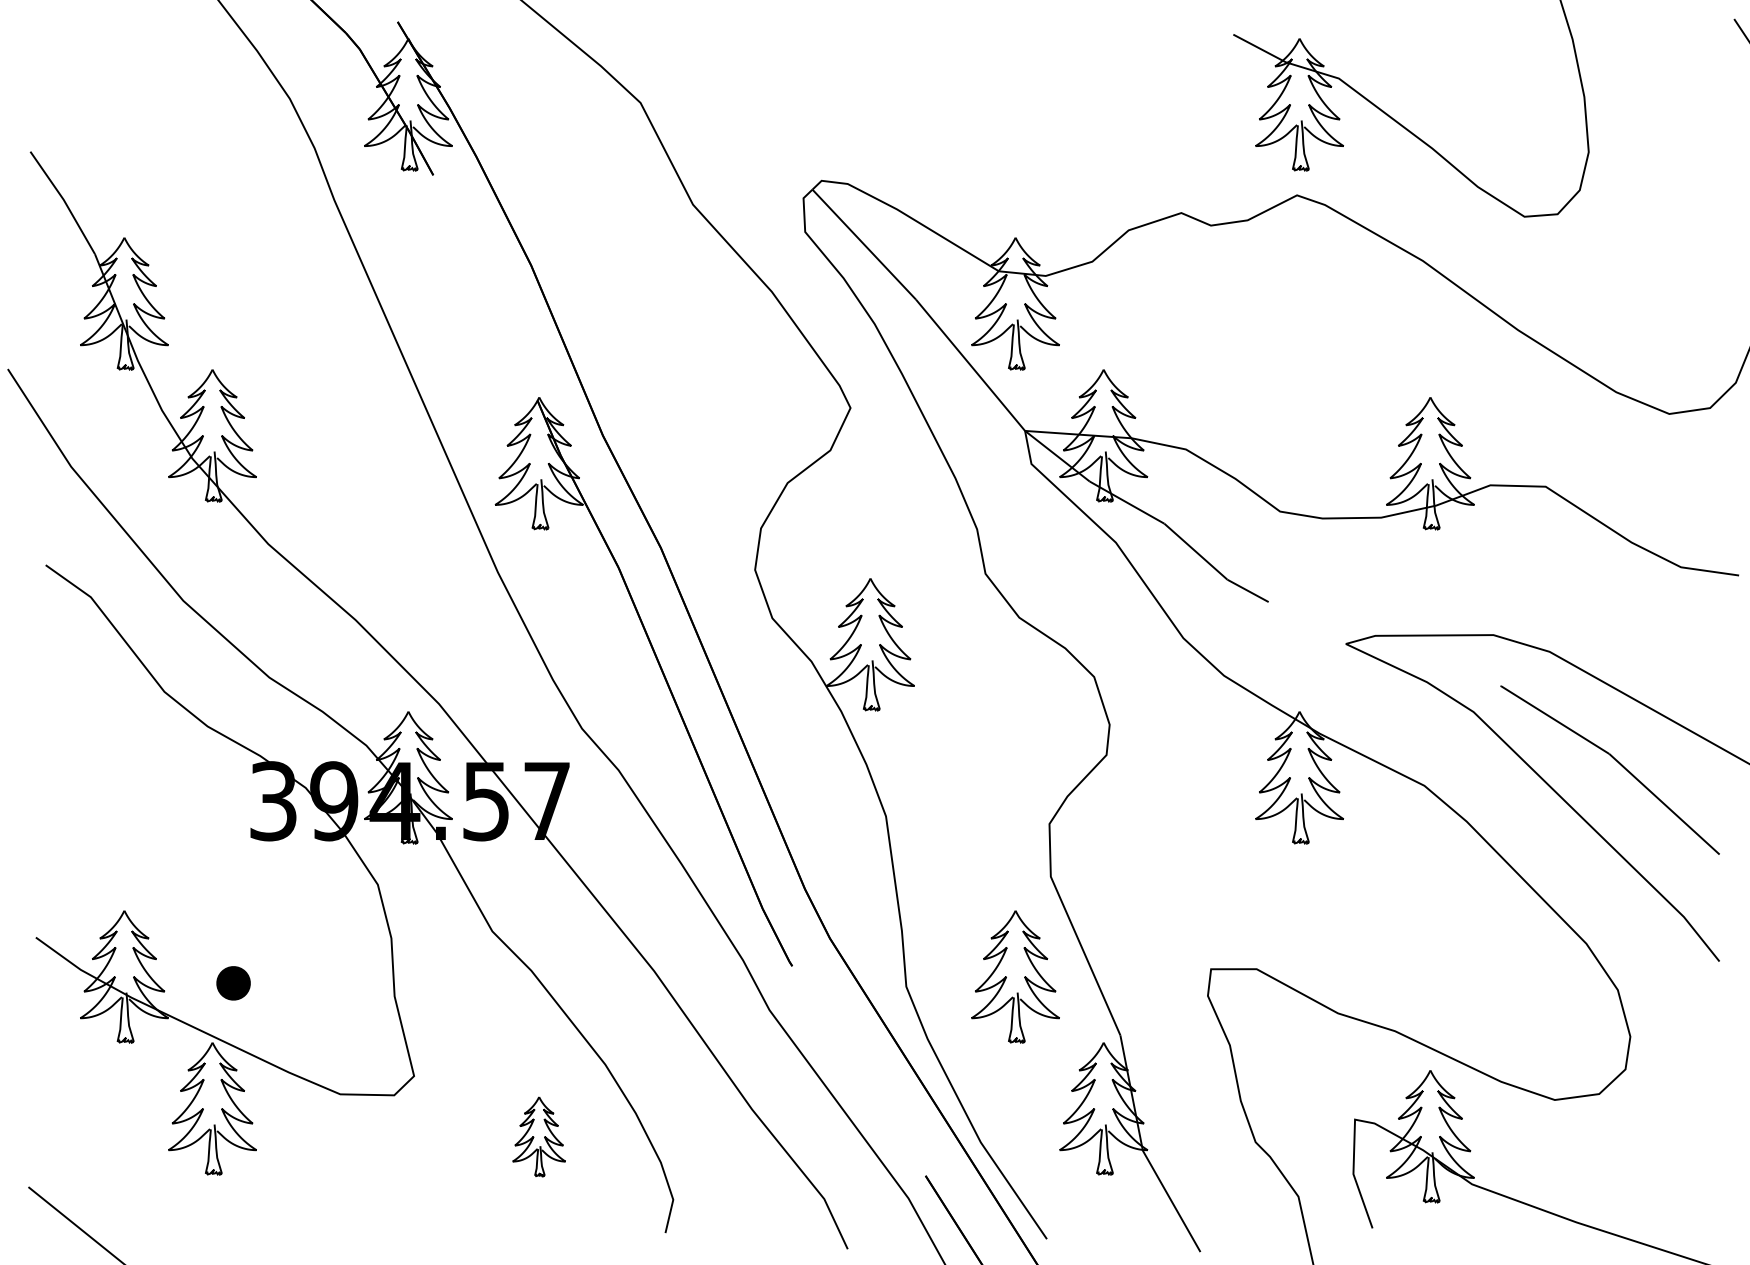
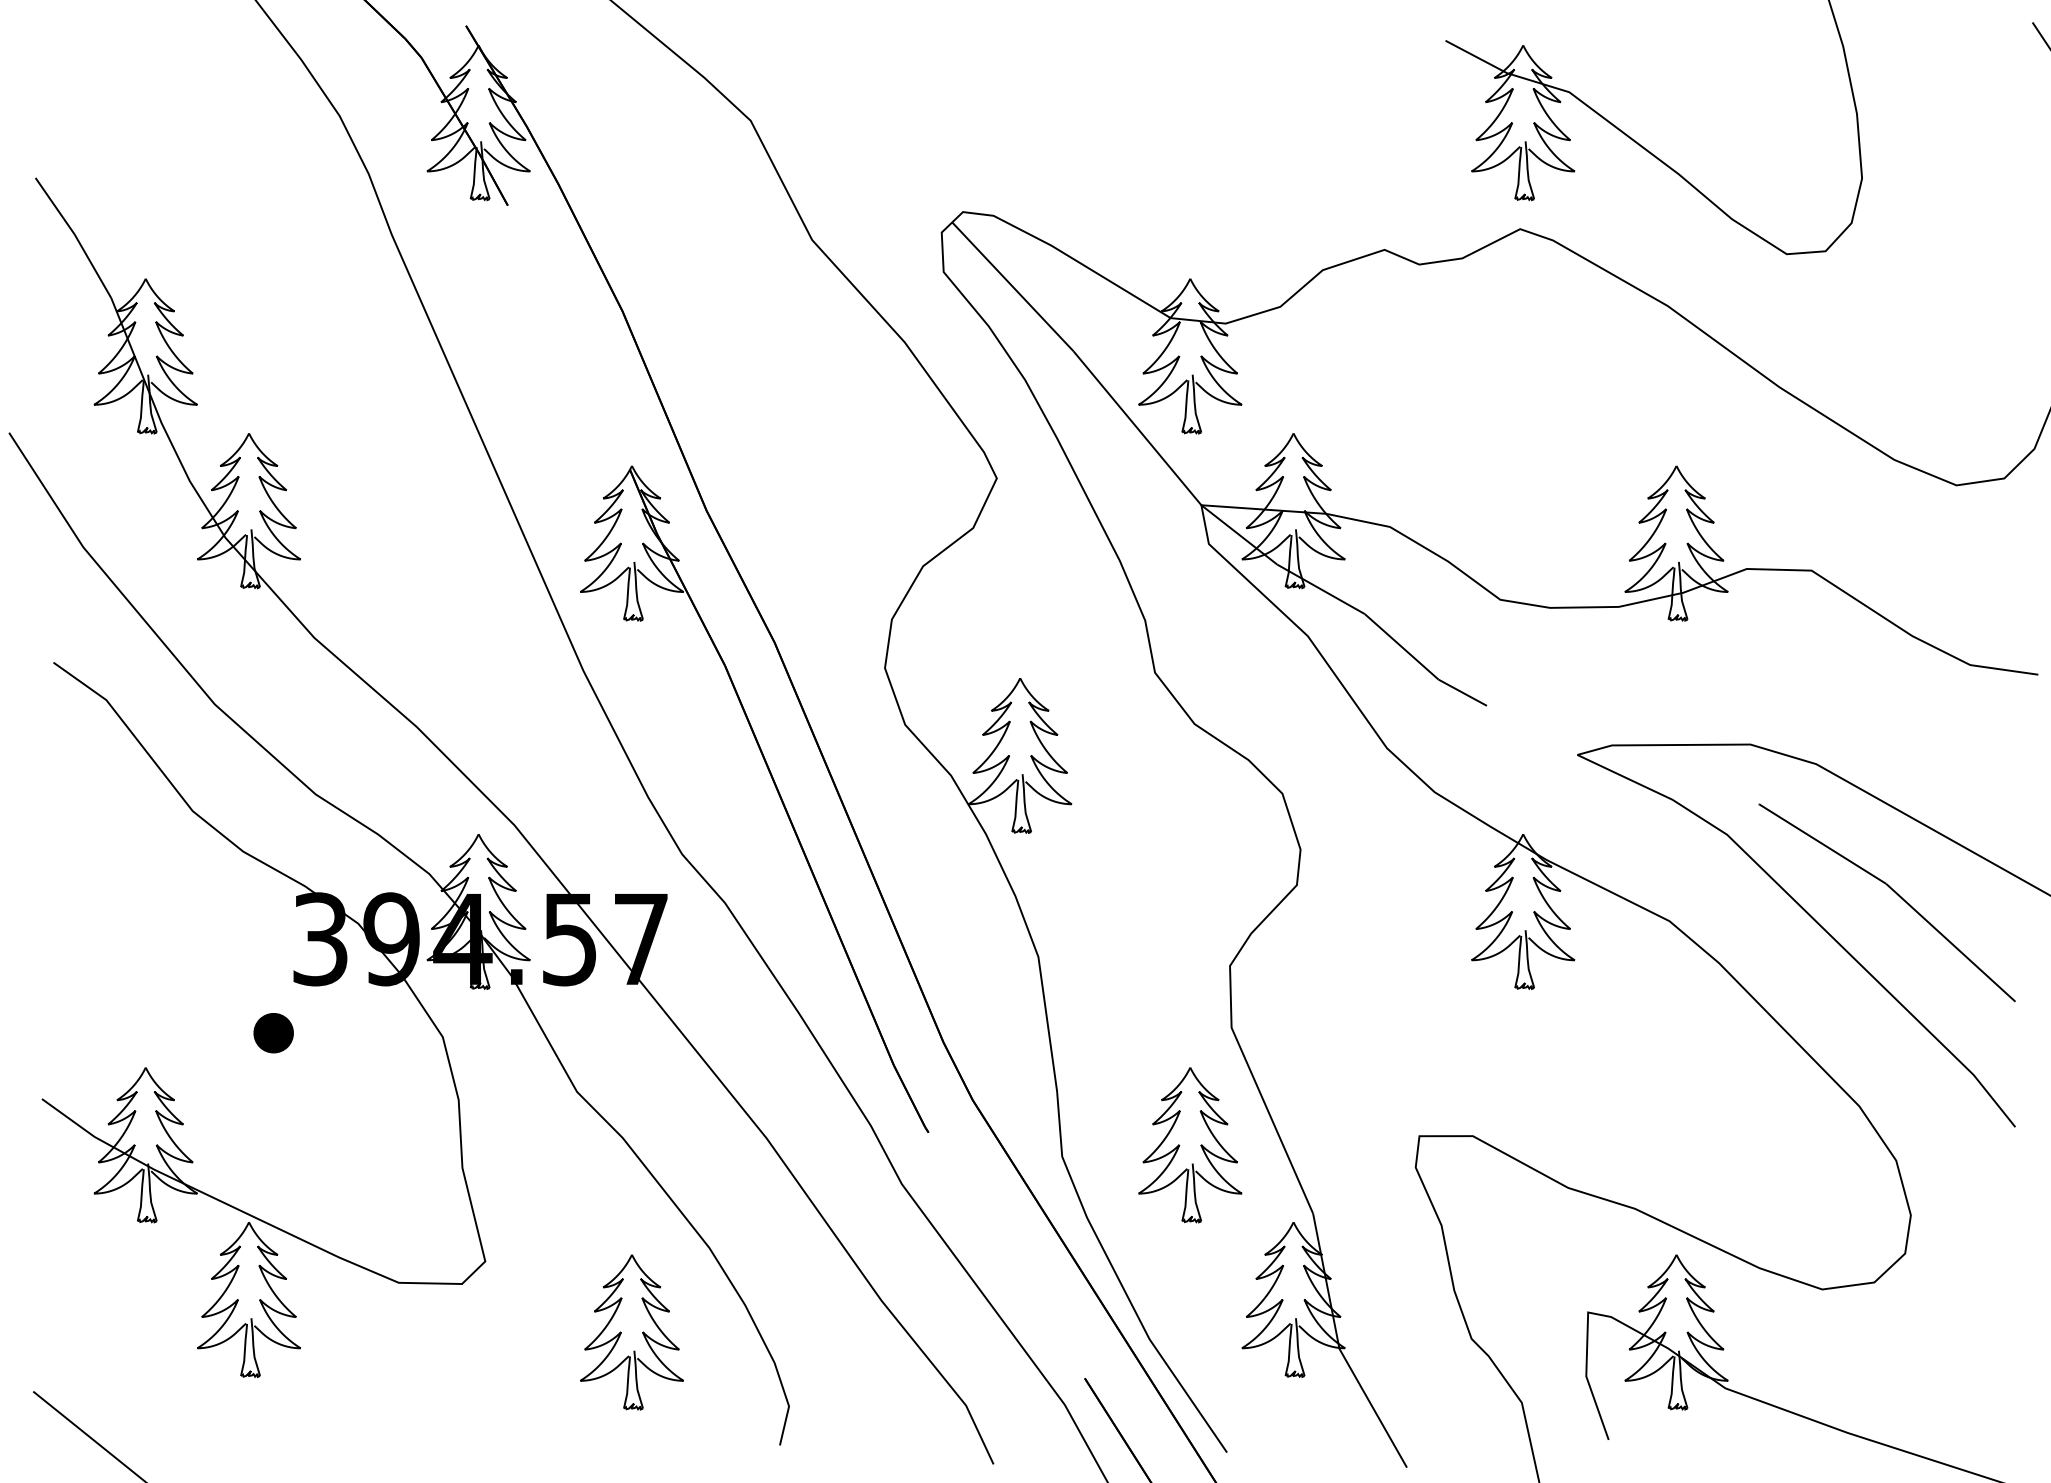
part: (233, 983) -> (273, 1033), moved
part: (538, 1136) -> (631, 1332), size x1.67

